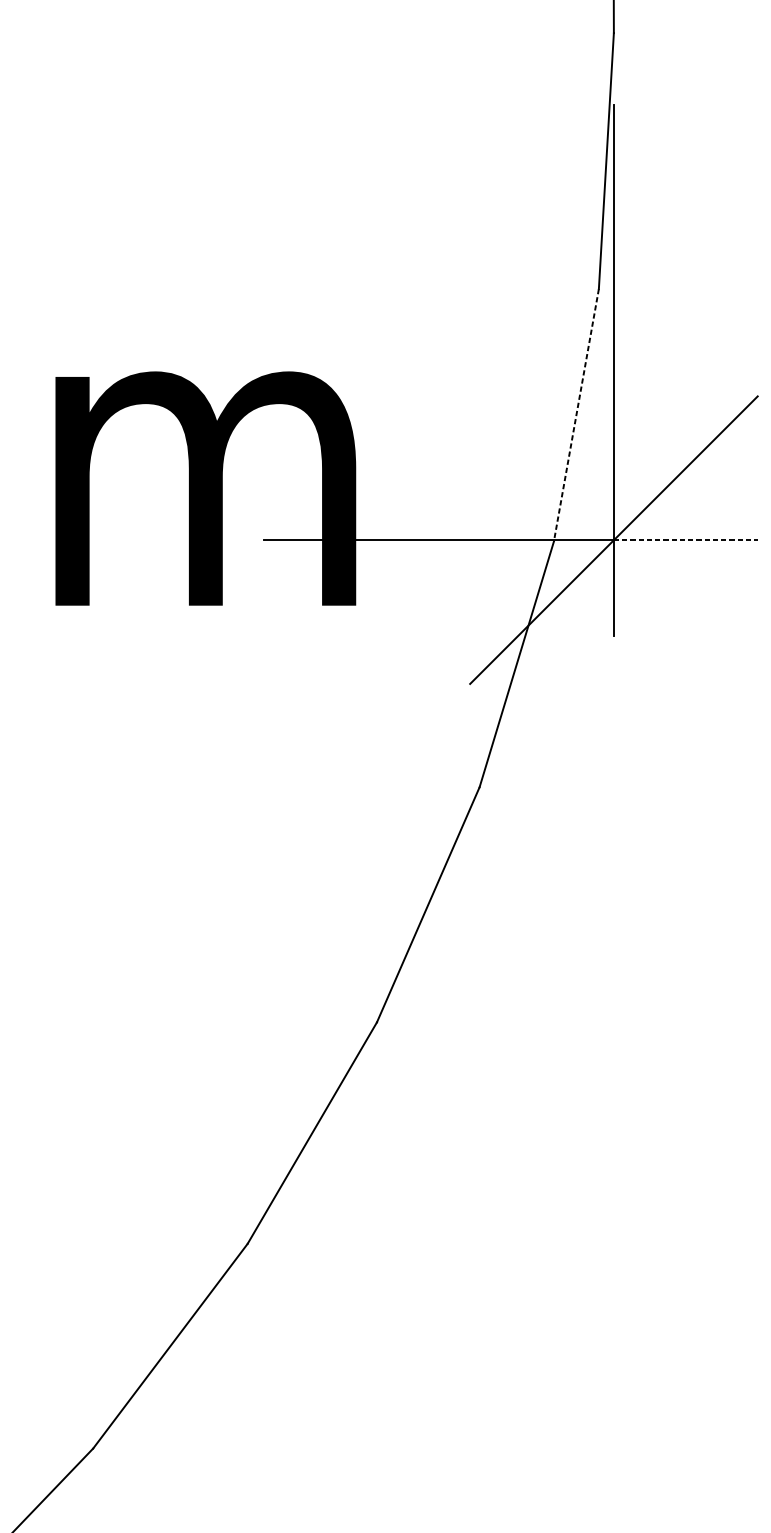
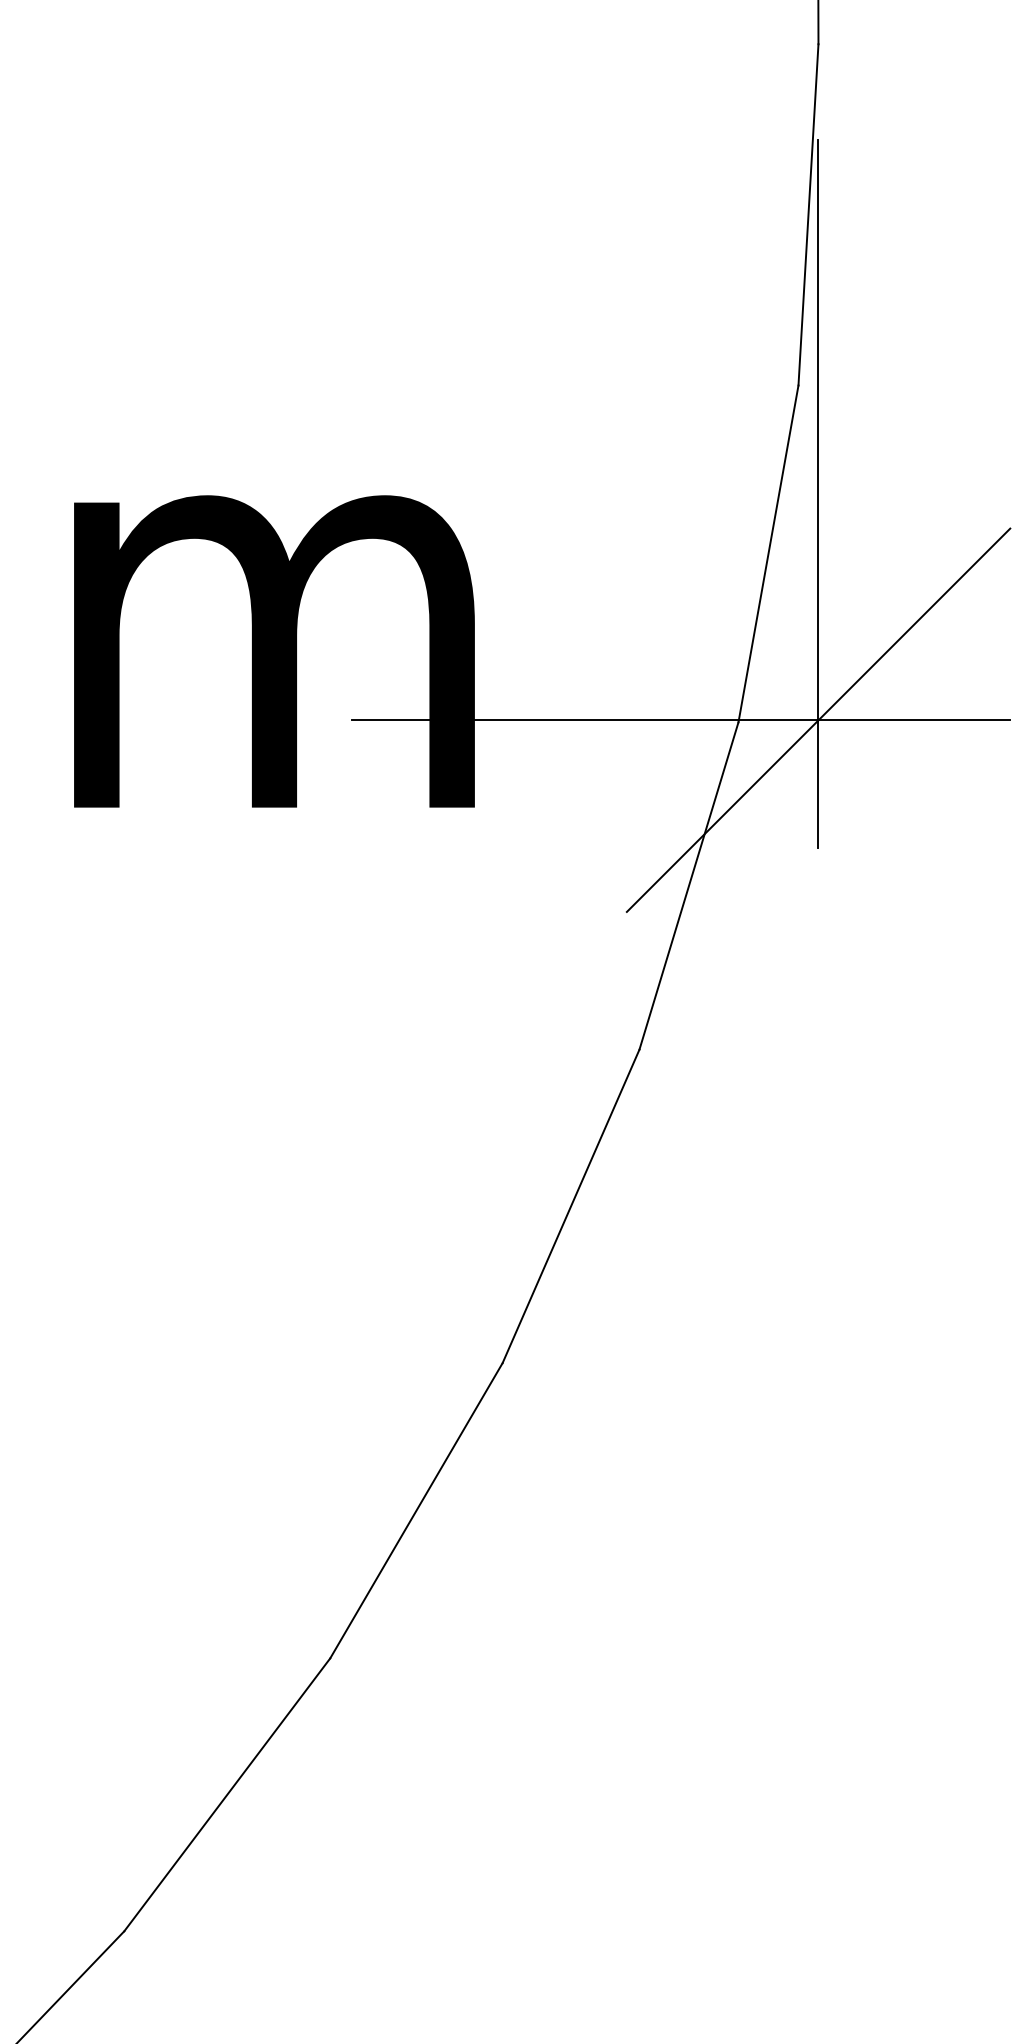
line: (576, 415) -> (768, 554), dashed -> solid
line: (685, 540) -> (914, 720), dashed -> solid

